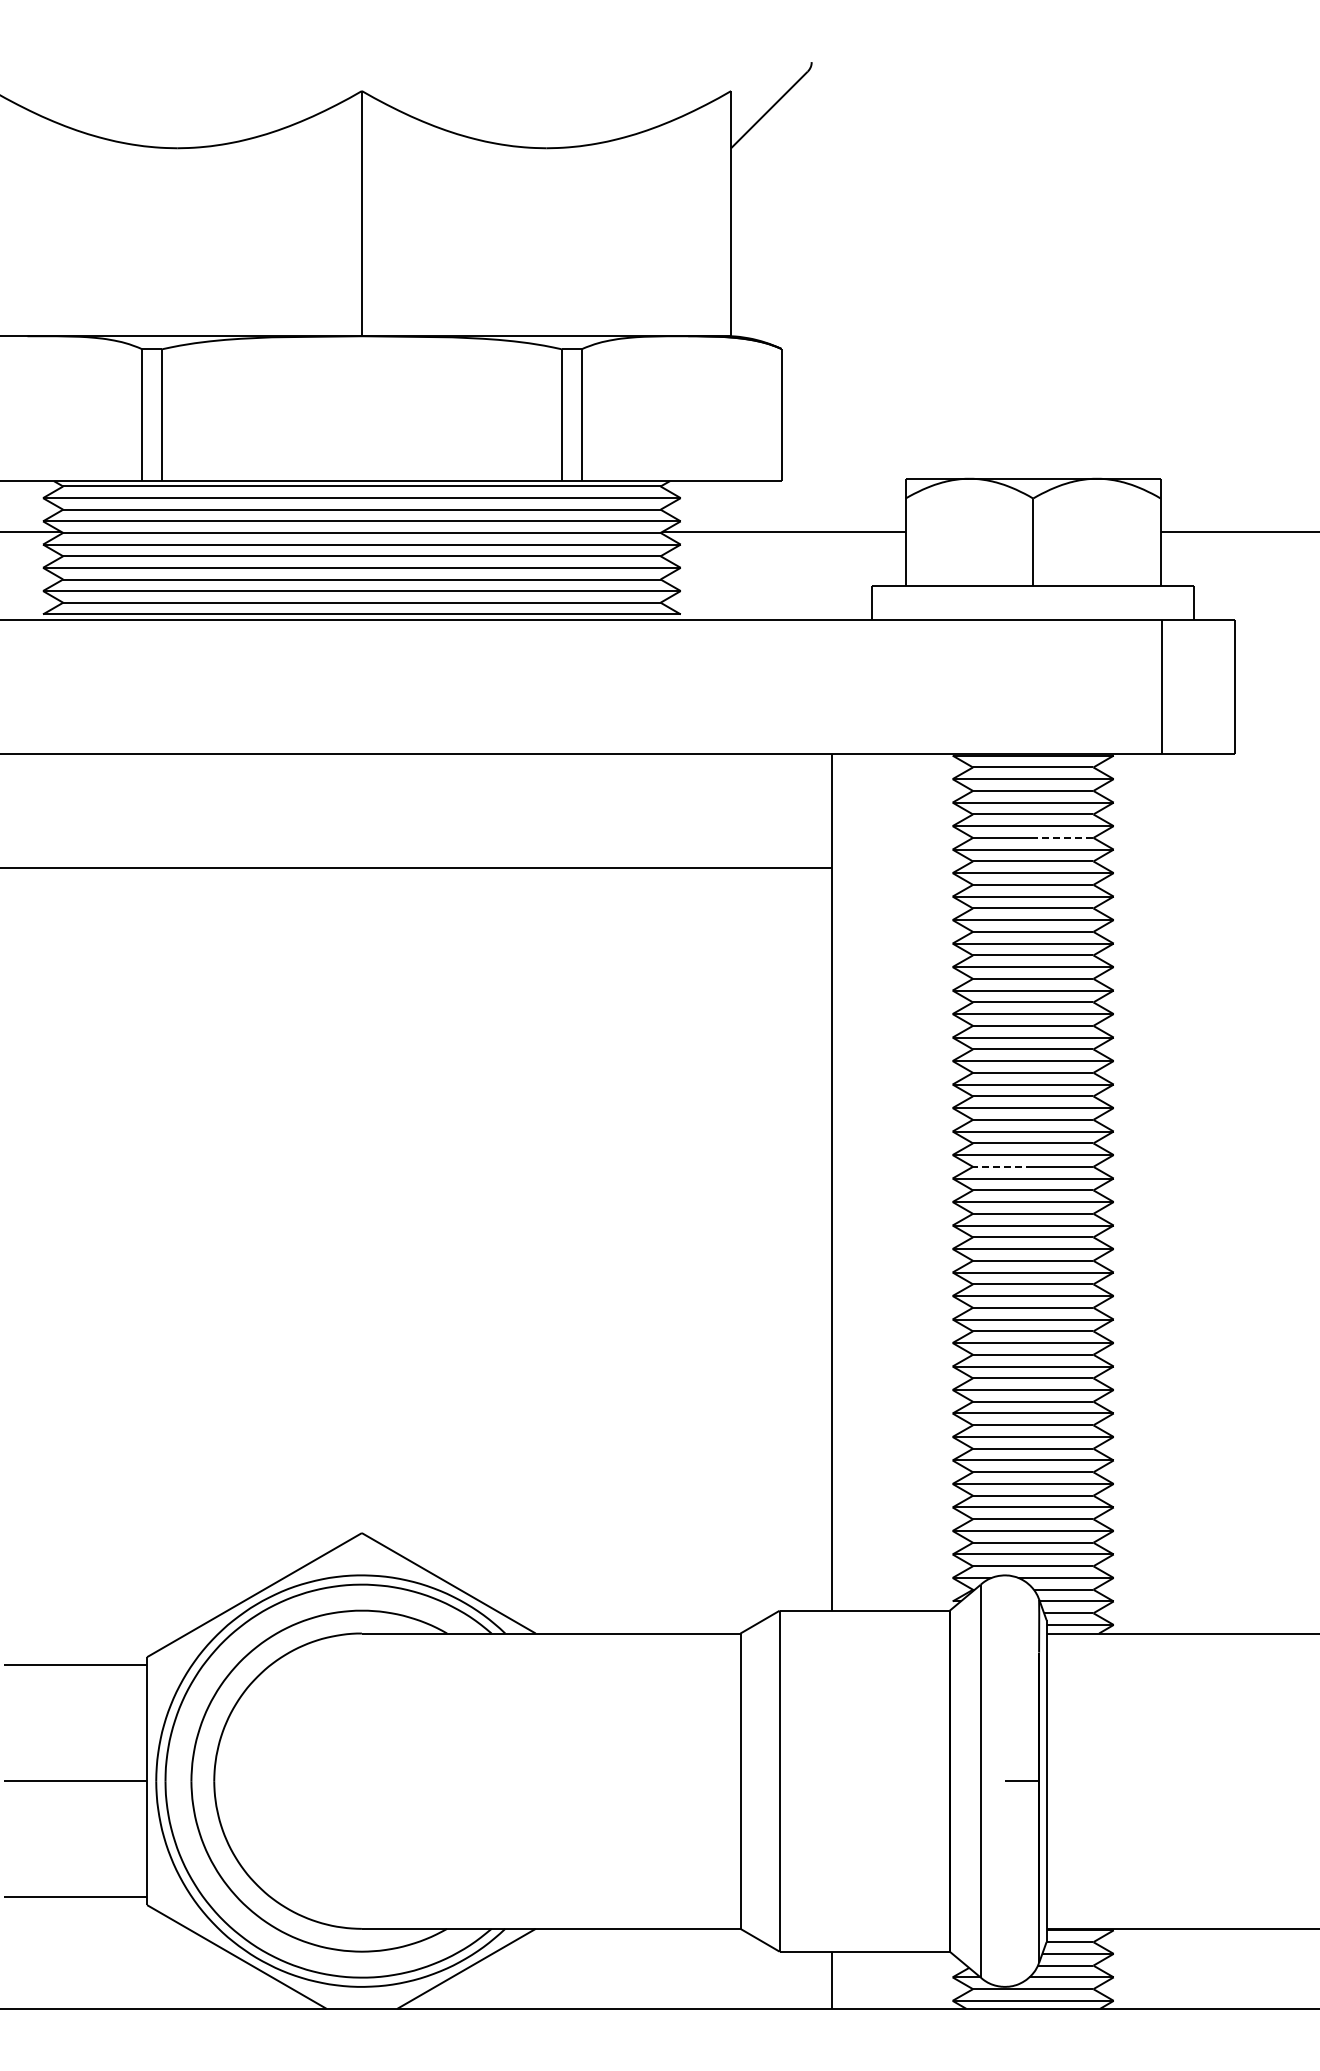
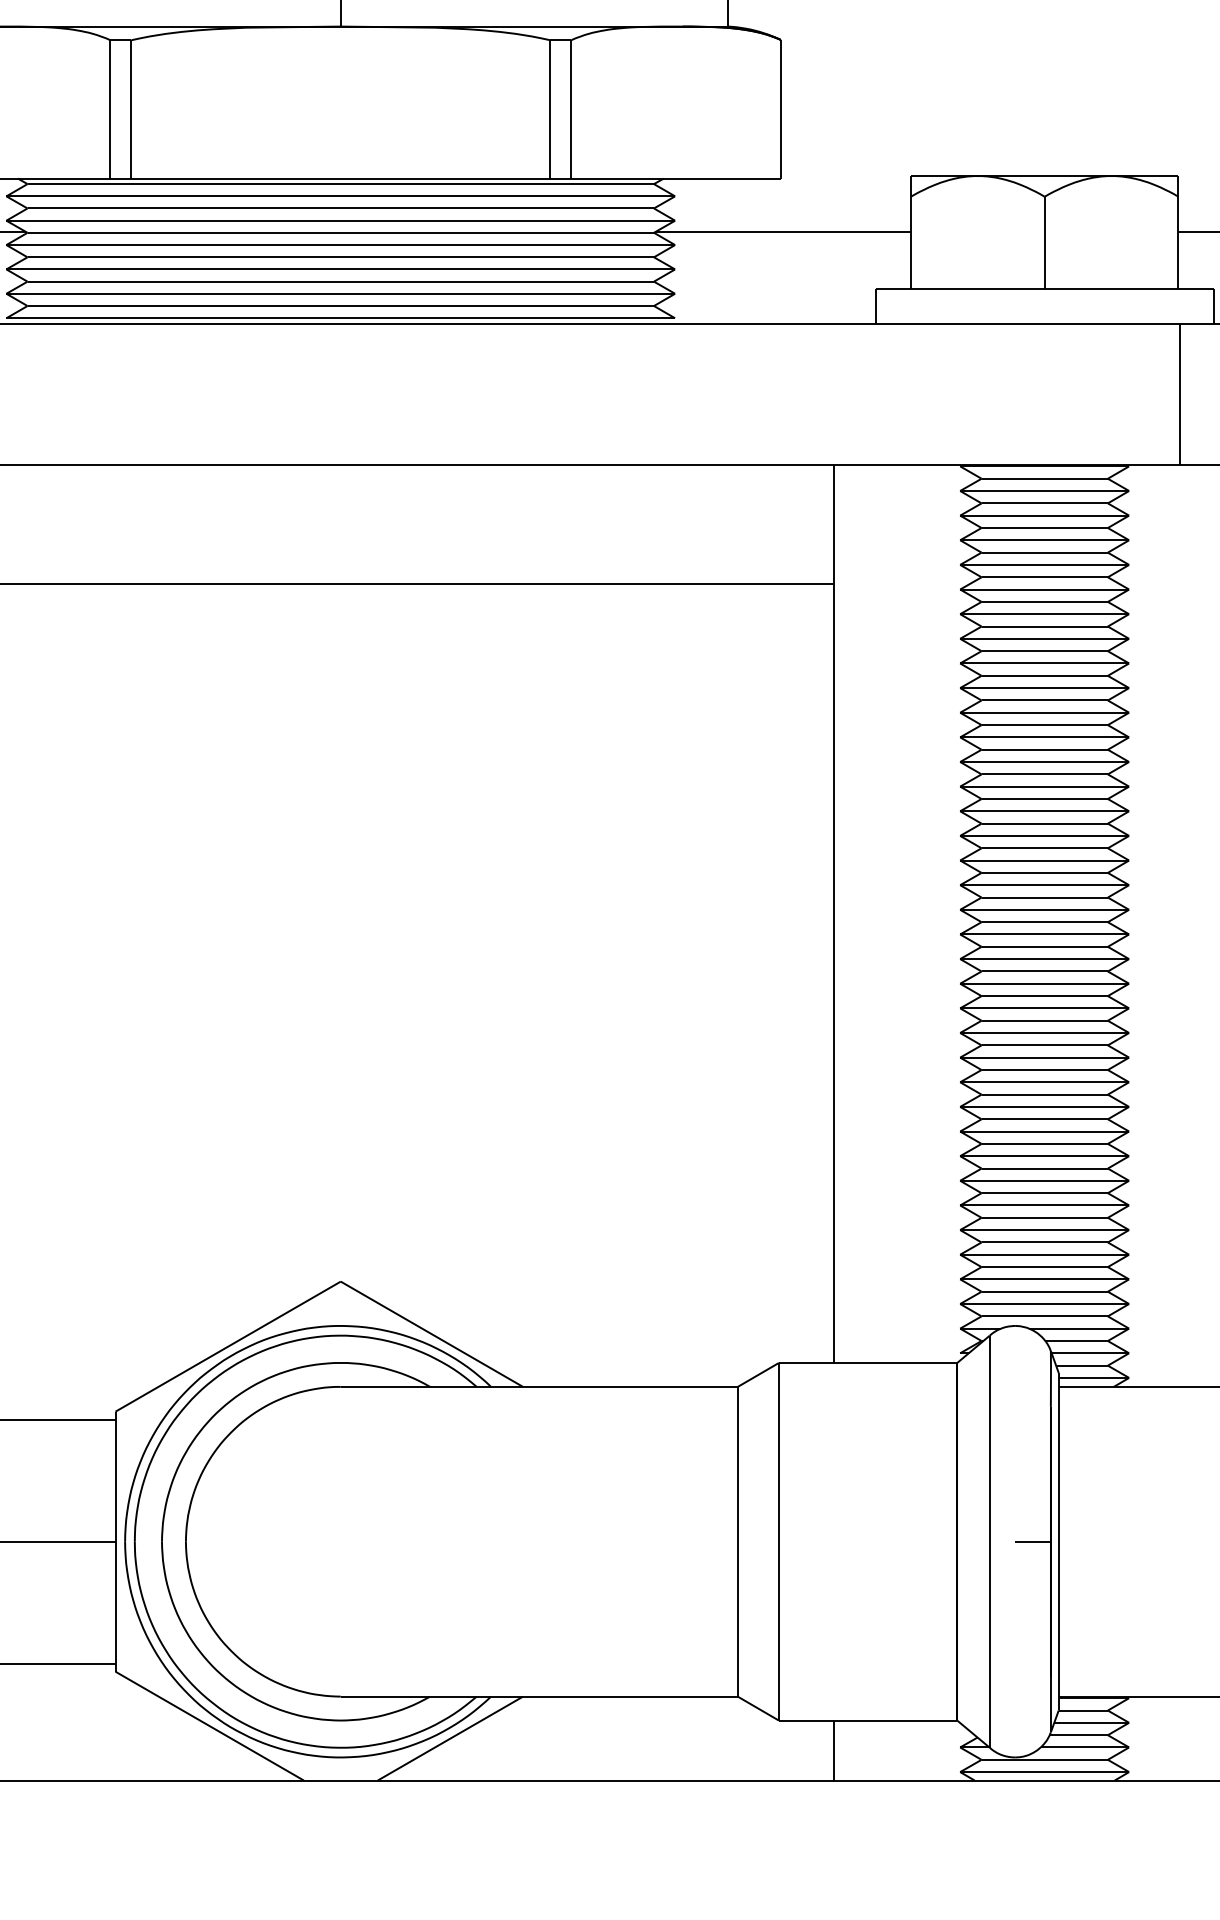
line: (1062, 837) -> (1075, 552), dashed -> solid
line: (1002, 1166) -> (1012, 897), dashed -> solid

